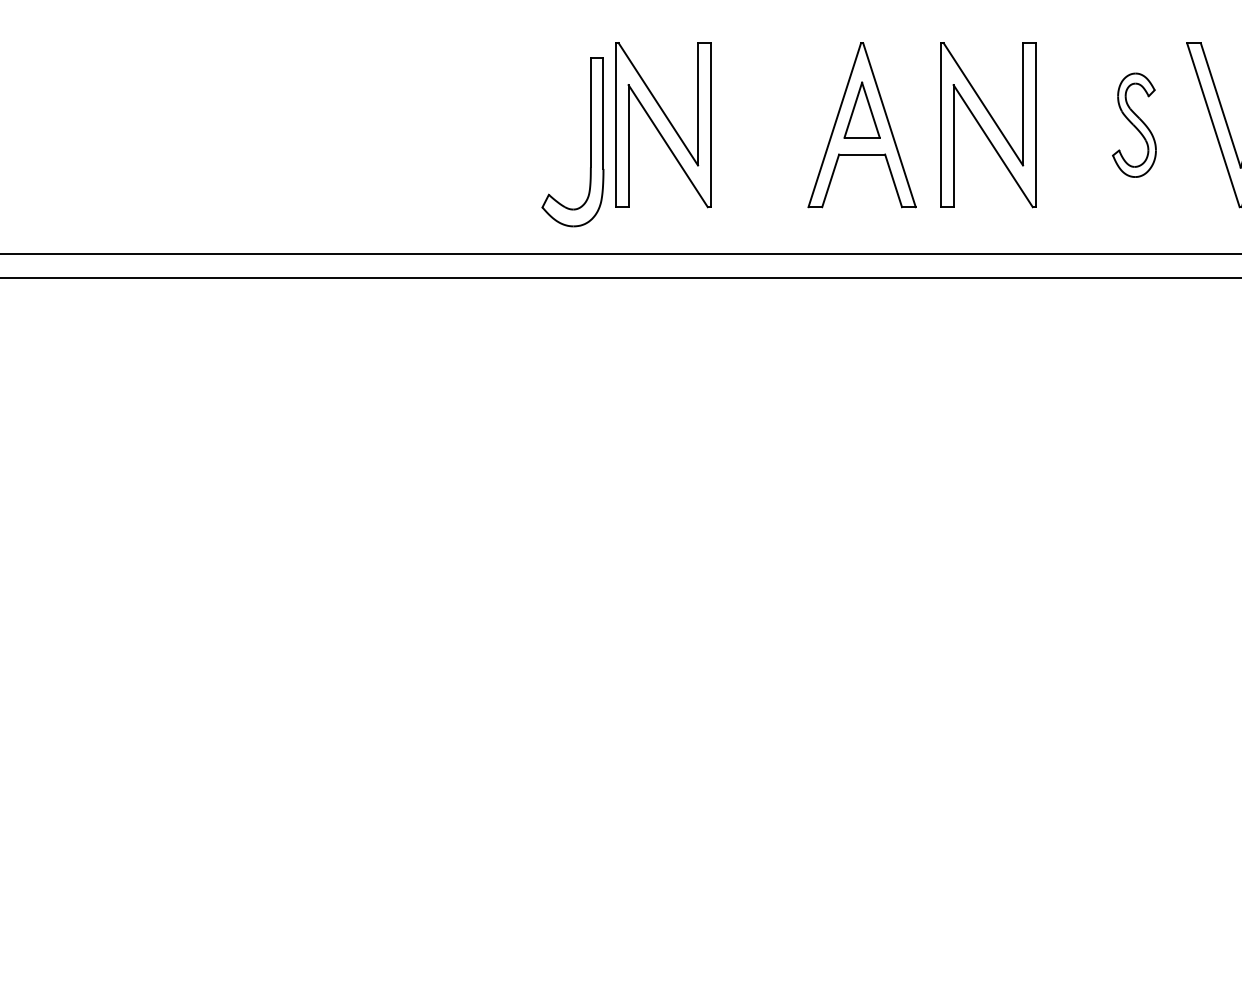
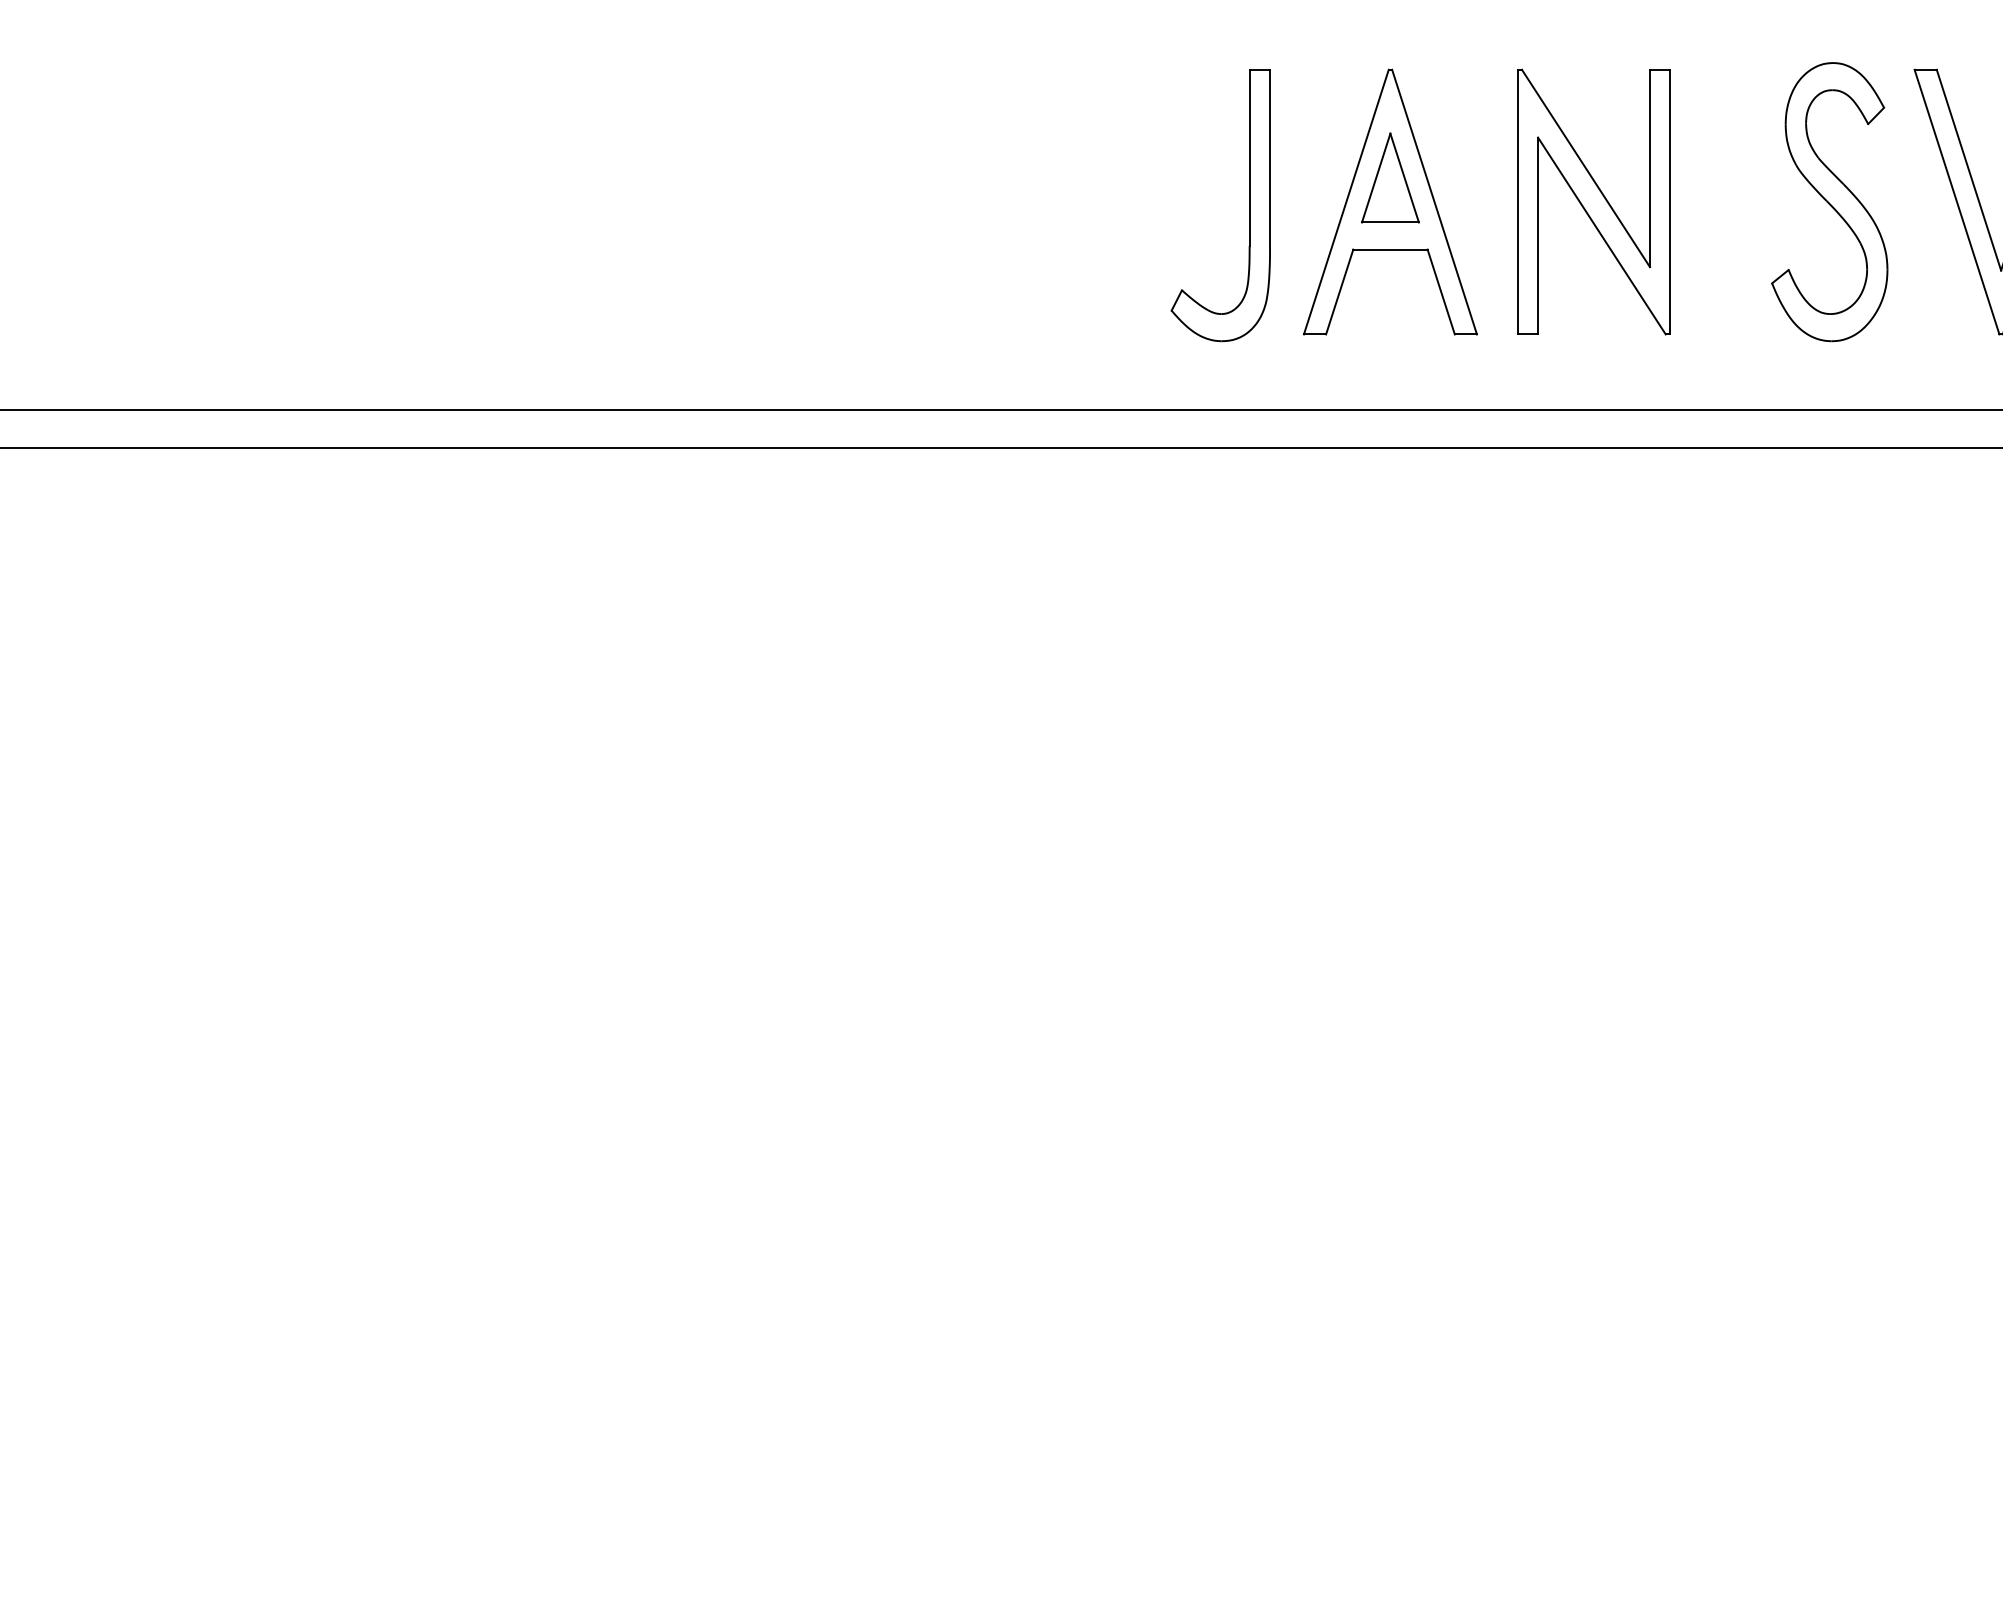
part: (663, 125) -> (1070, 202), removed
part: (1134, 125) -> (1829, 202), size x1.67
part: (590, 142) -> (1249, 205), moved

